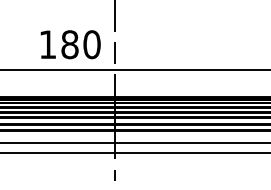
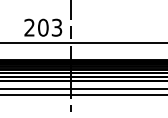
text: (70, 44) -> (43, 27), 180 -> 203

